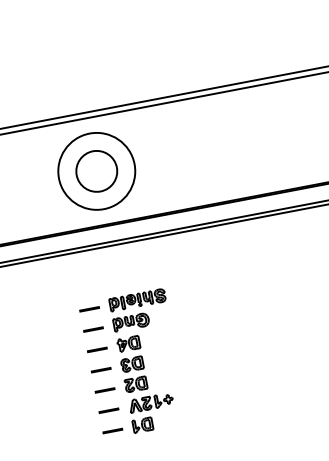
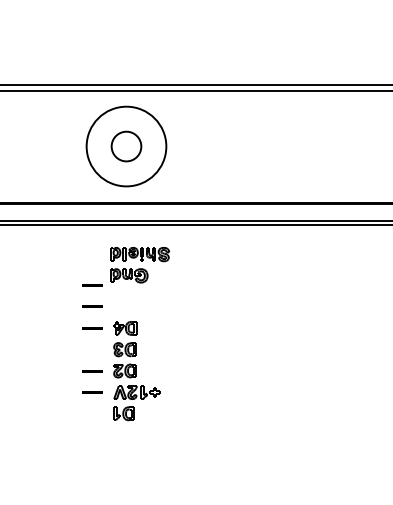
circle: (96, 171) -> (126, 146), size x0.7
part: (139, 310) -> (139, 265), moved
line: (101, 369) -> (92, 349), removed
line: (112, 430) -> (92, 413), removed

